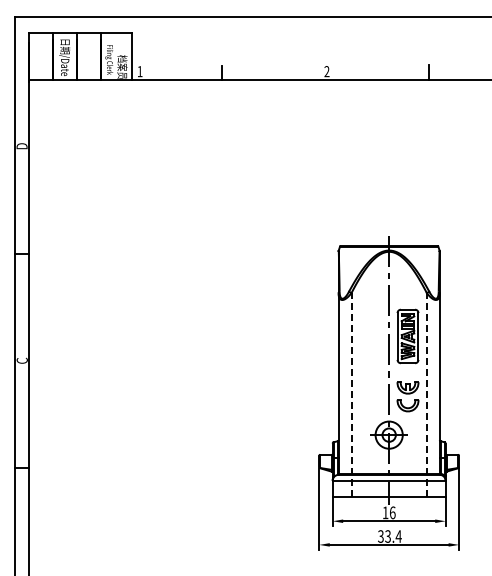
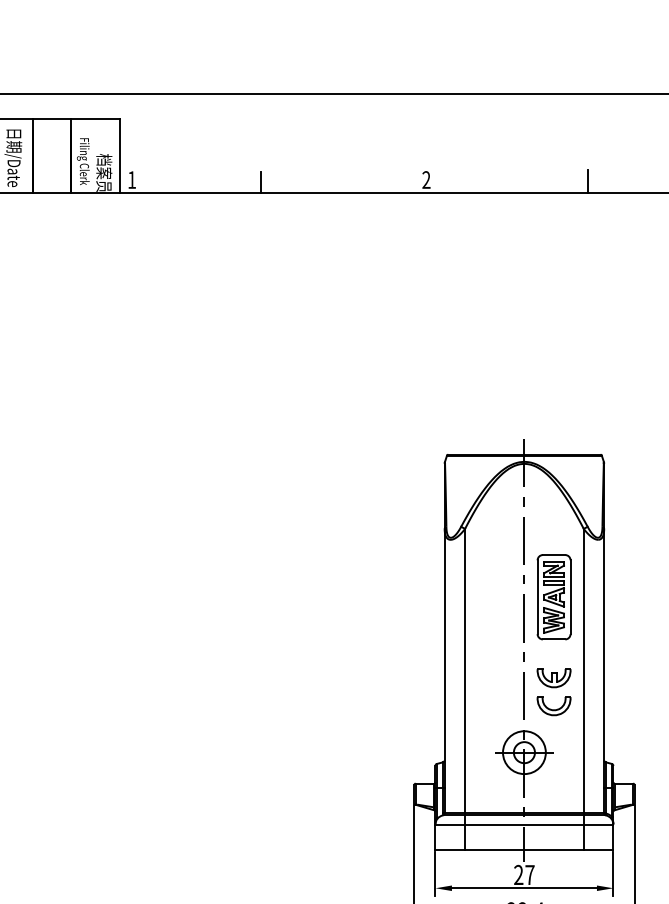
line: (351, 395) -> (465, 690), dashed -> solid
line: (426, 395) -> (583, 690), dashed -> solid
text: (388, 512) -> (523, 874), 16 -> 27

